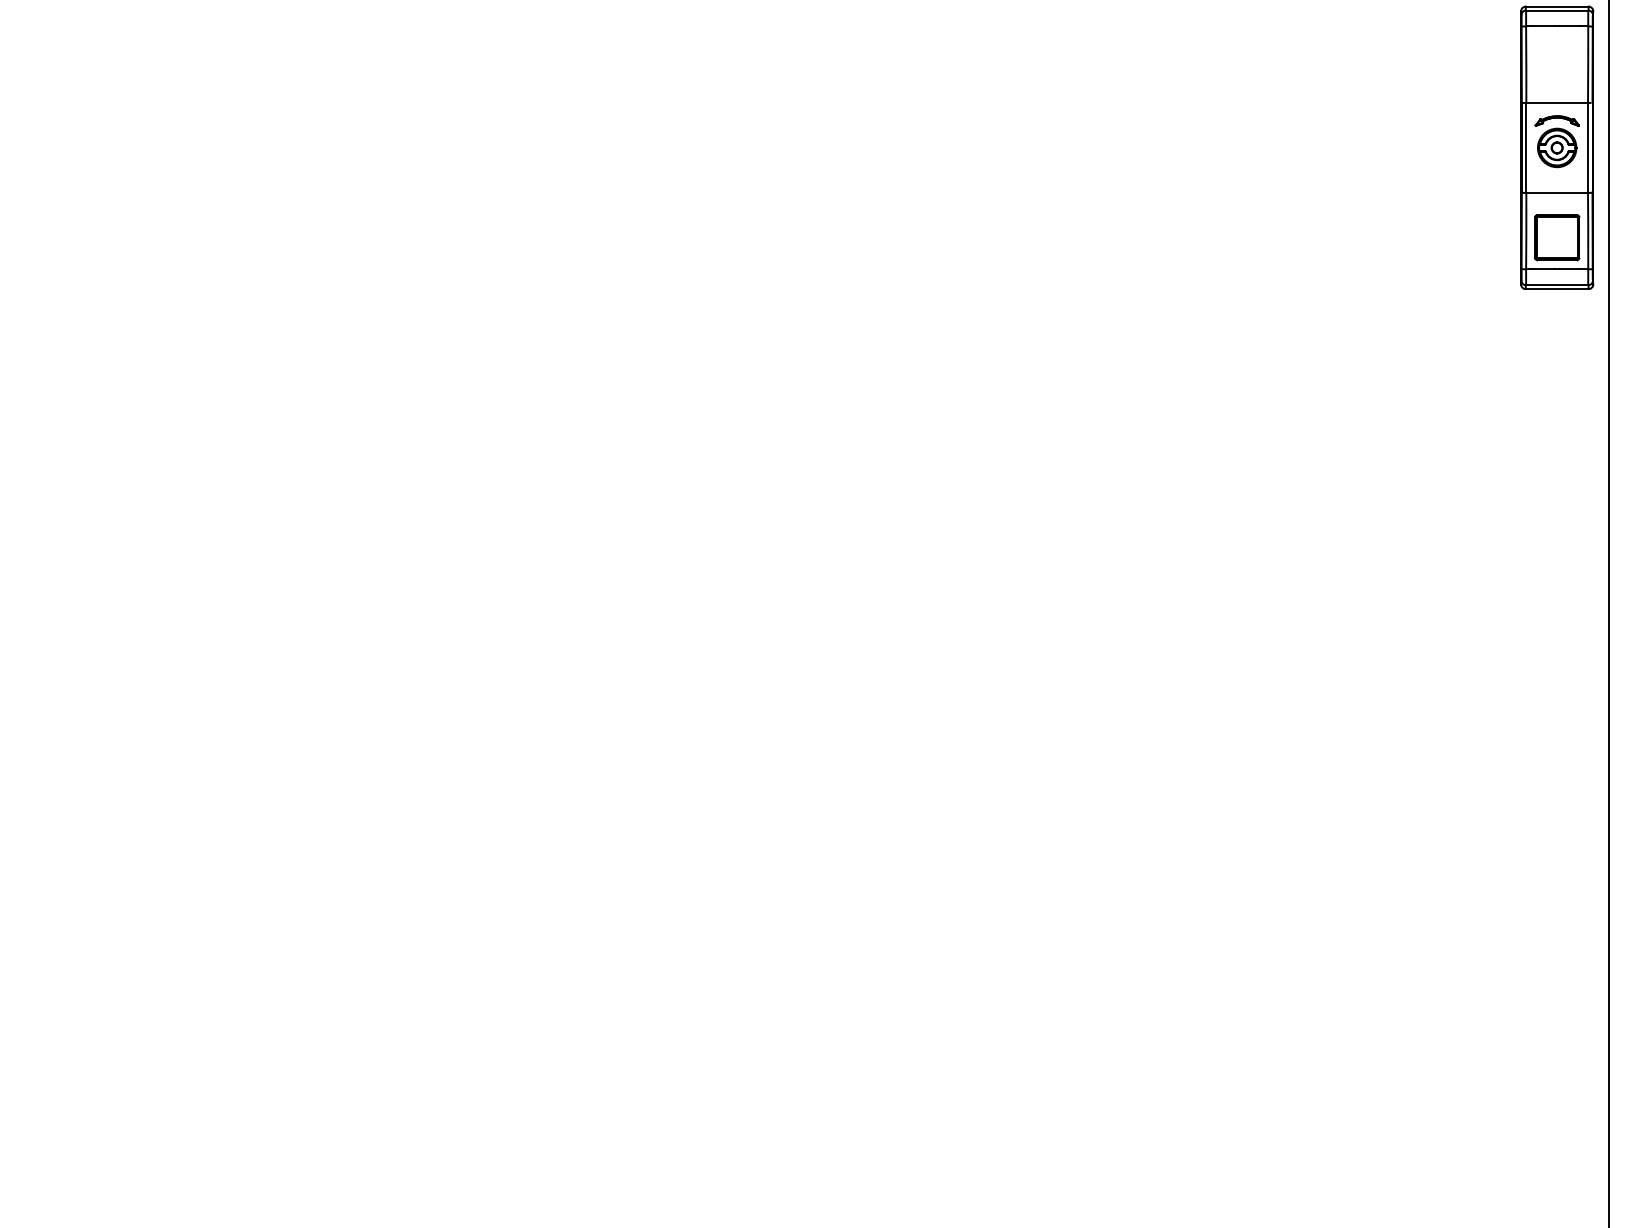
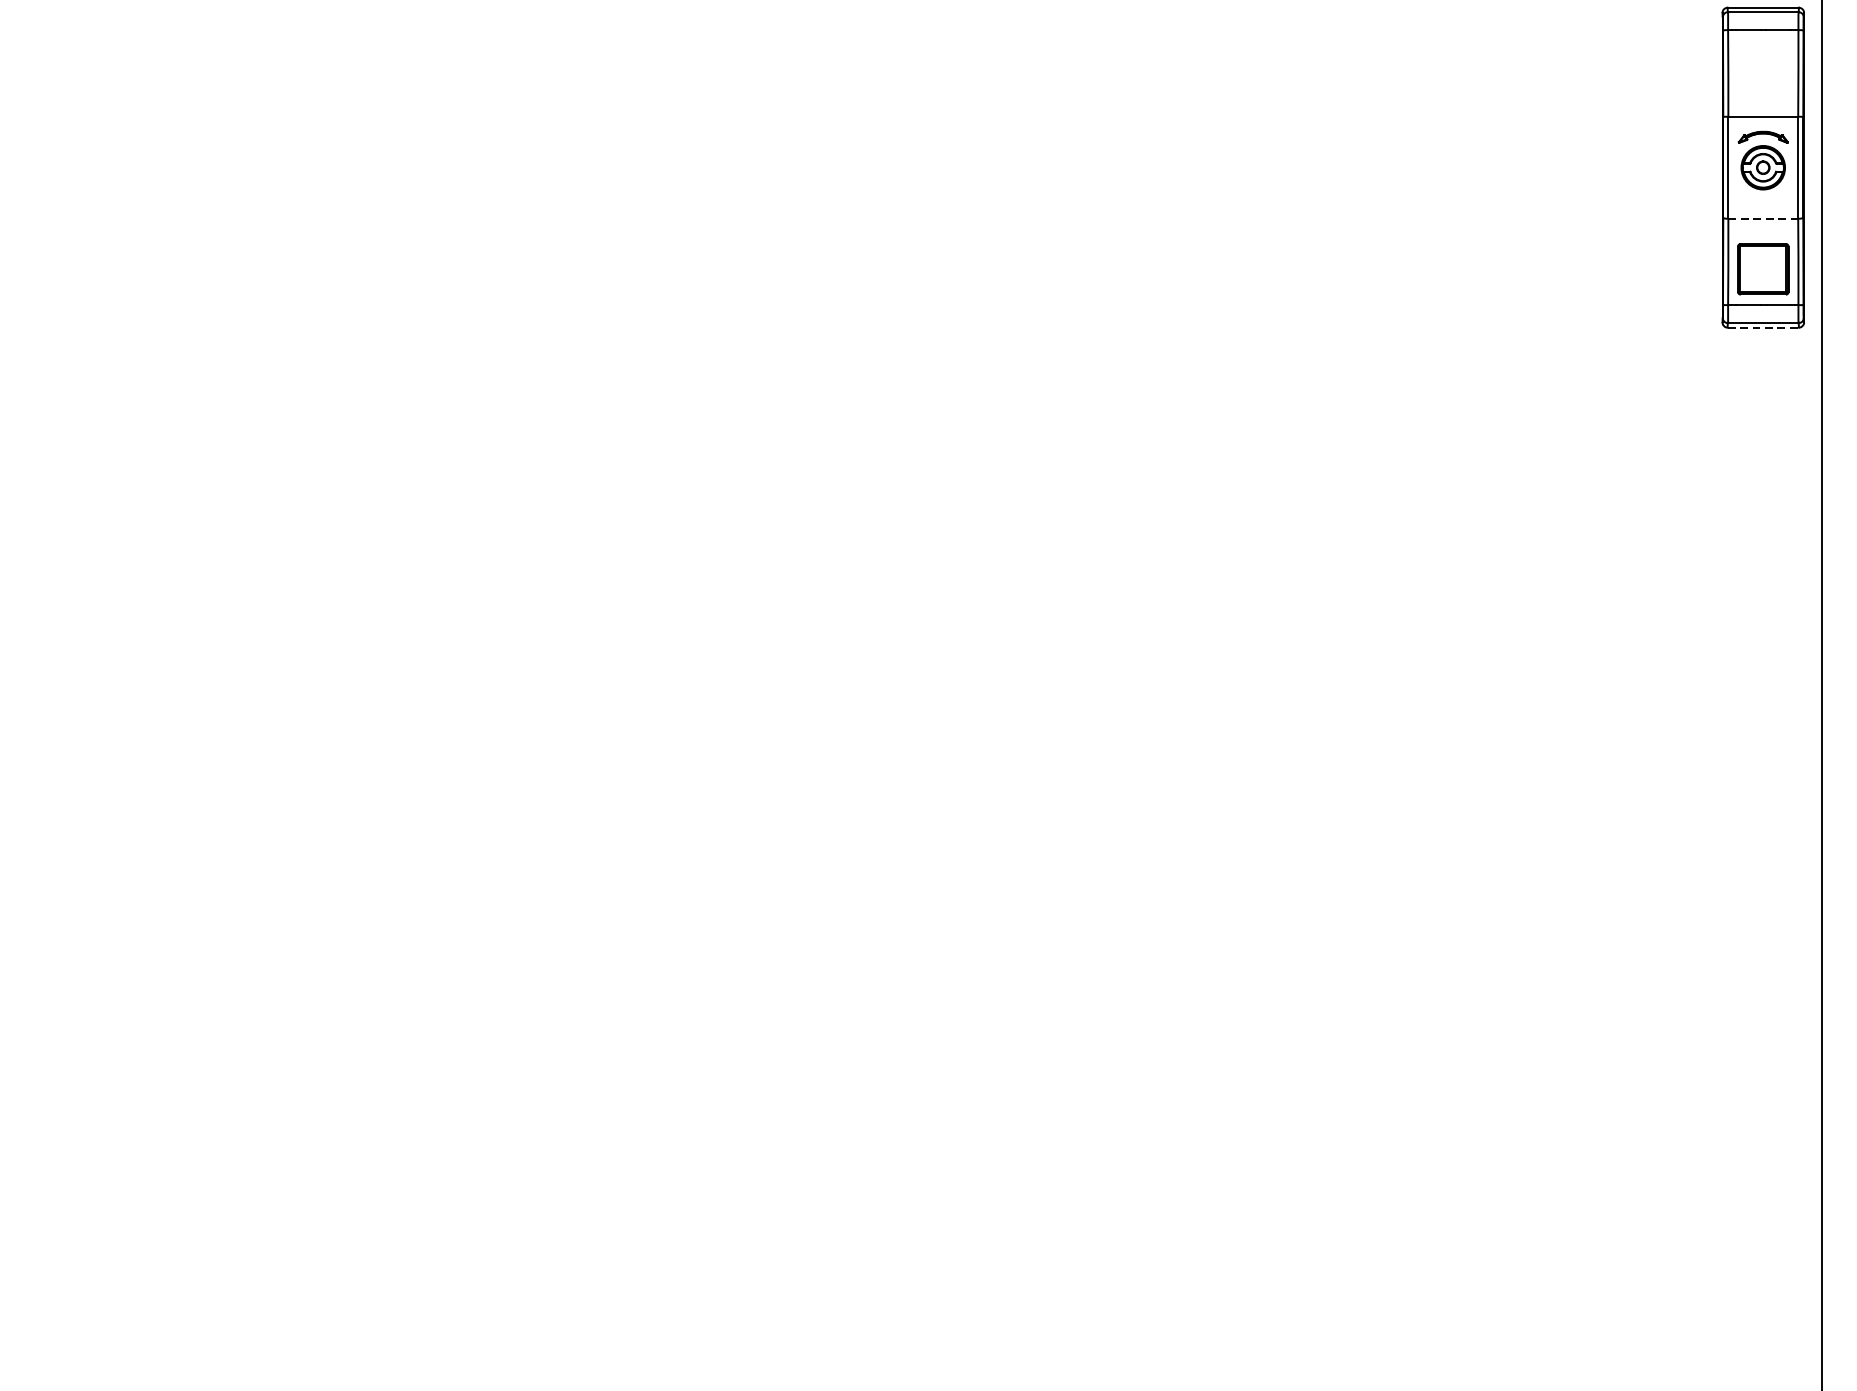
line: (1557, 192) -> (1763, 218), solid -> dashed
line: (1557, 289) -> (1763, 328), solid -> dashed

